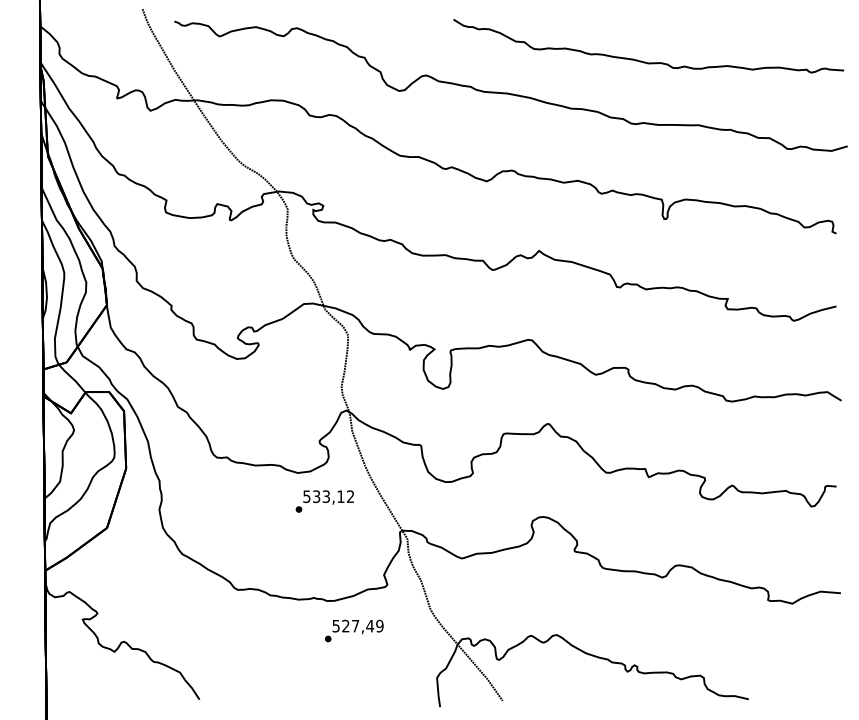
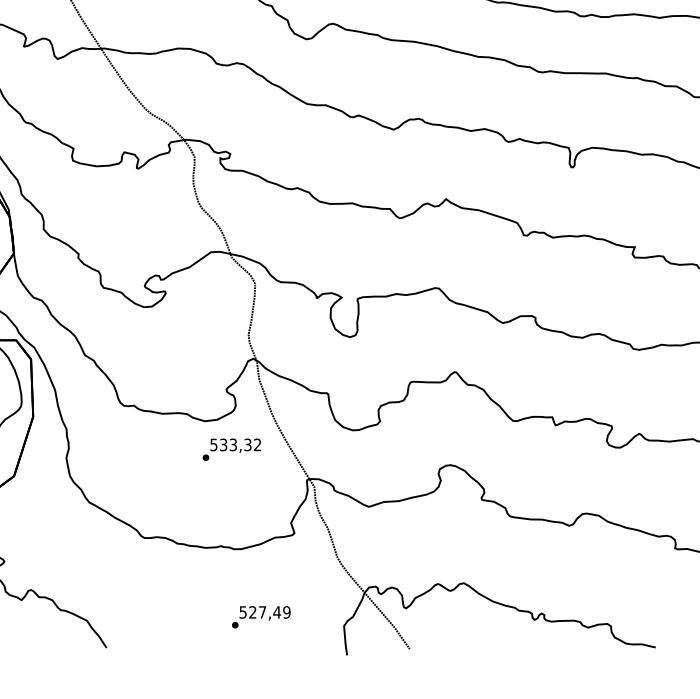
text: (340, 496) -> (247, 444), 533,12 -> 533,32
text: (354, 630) -> (261, 616), moved

